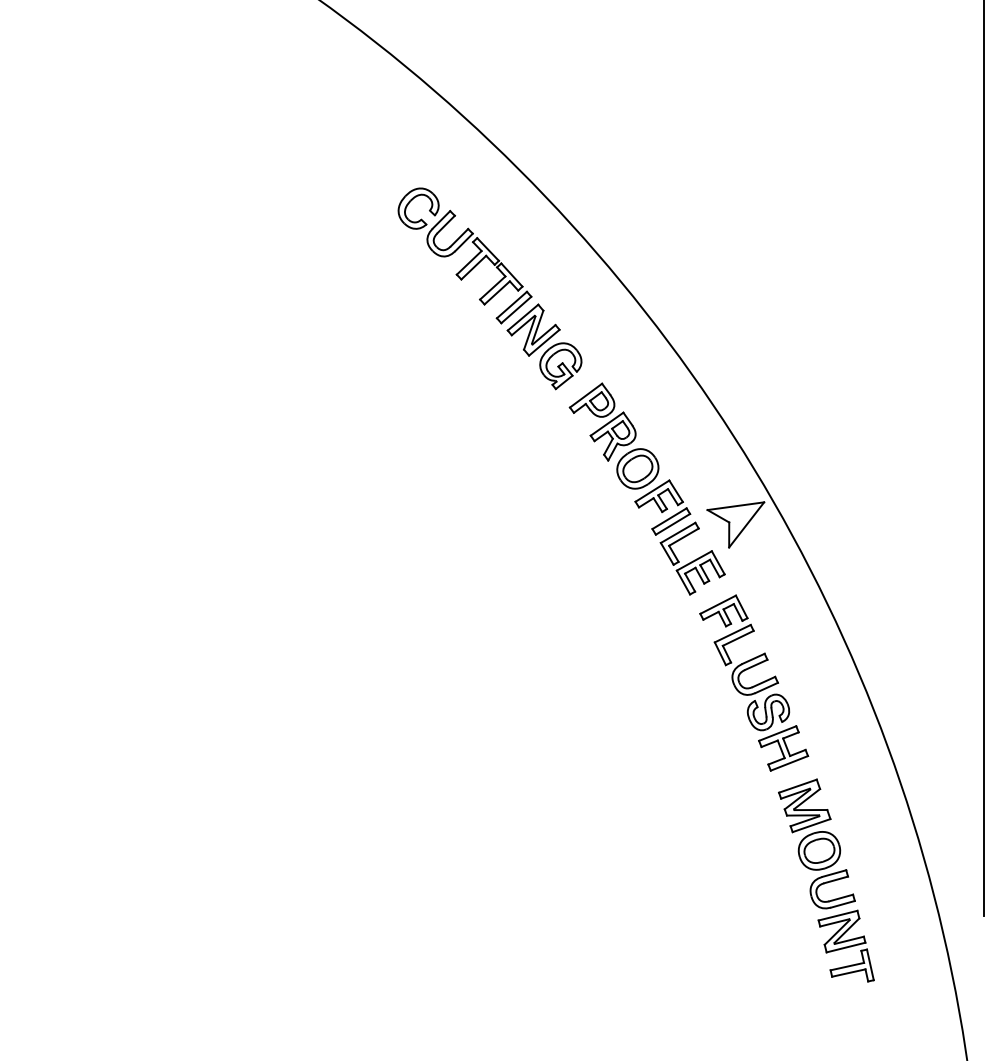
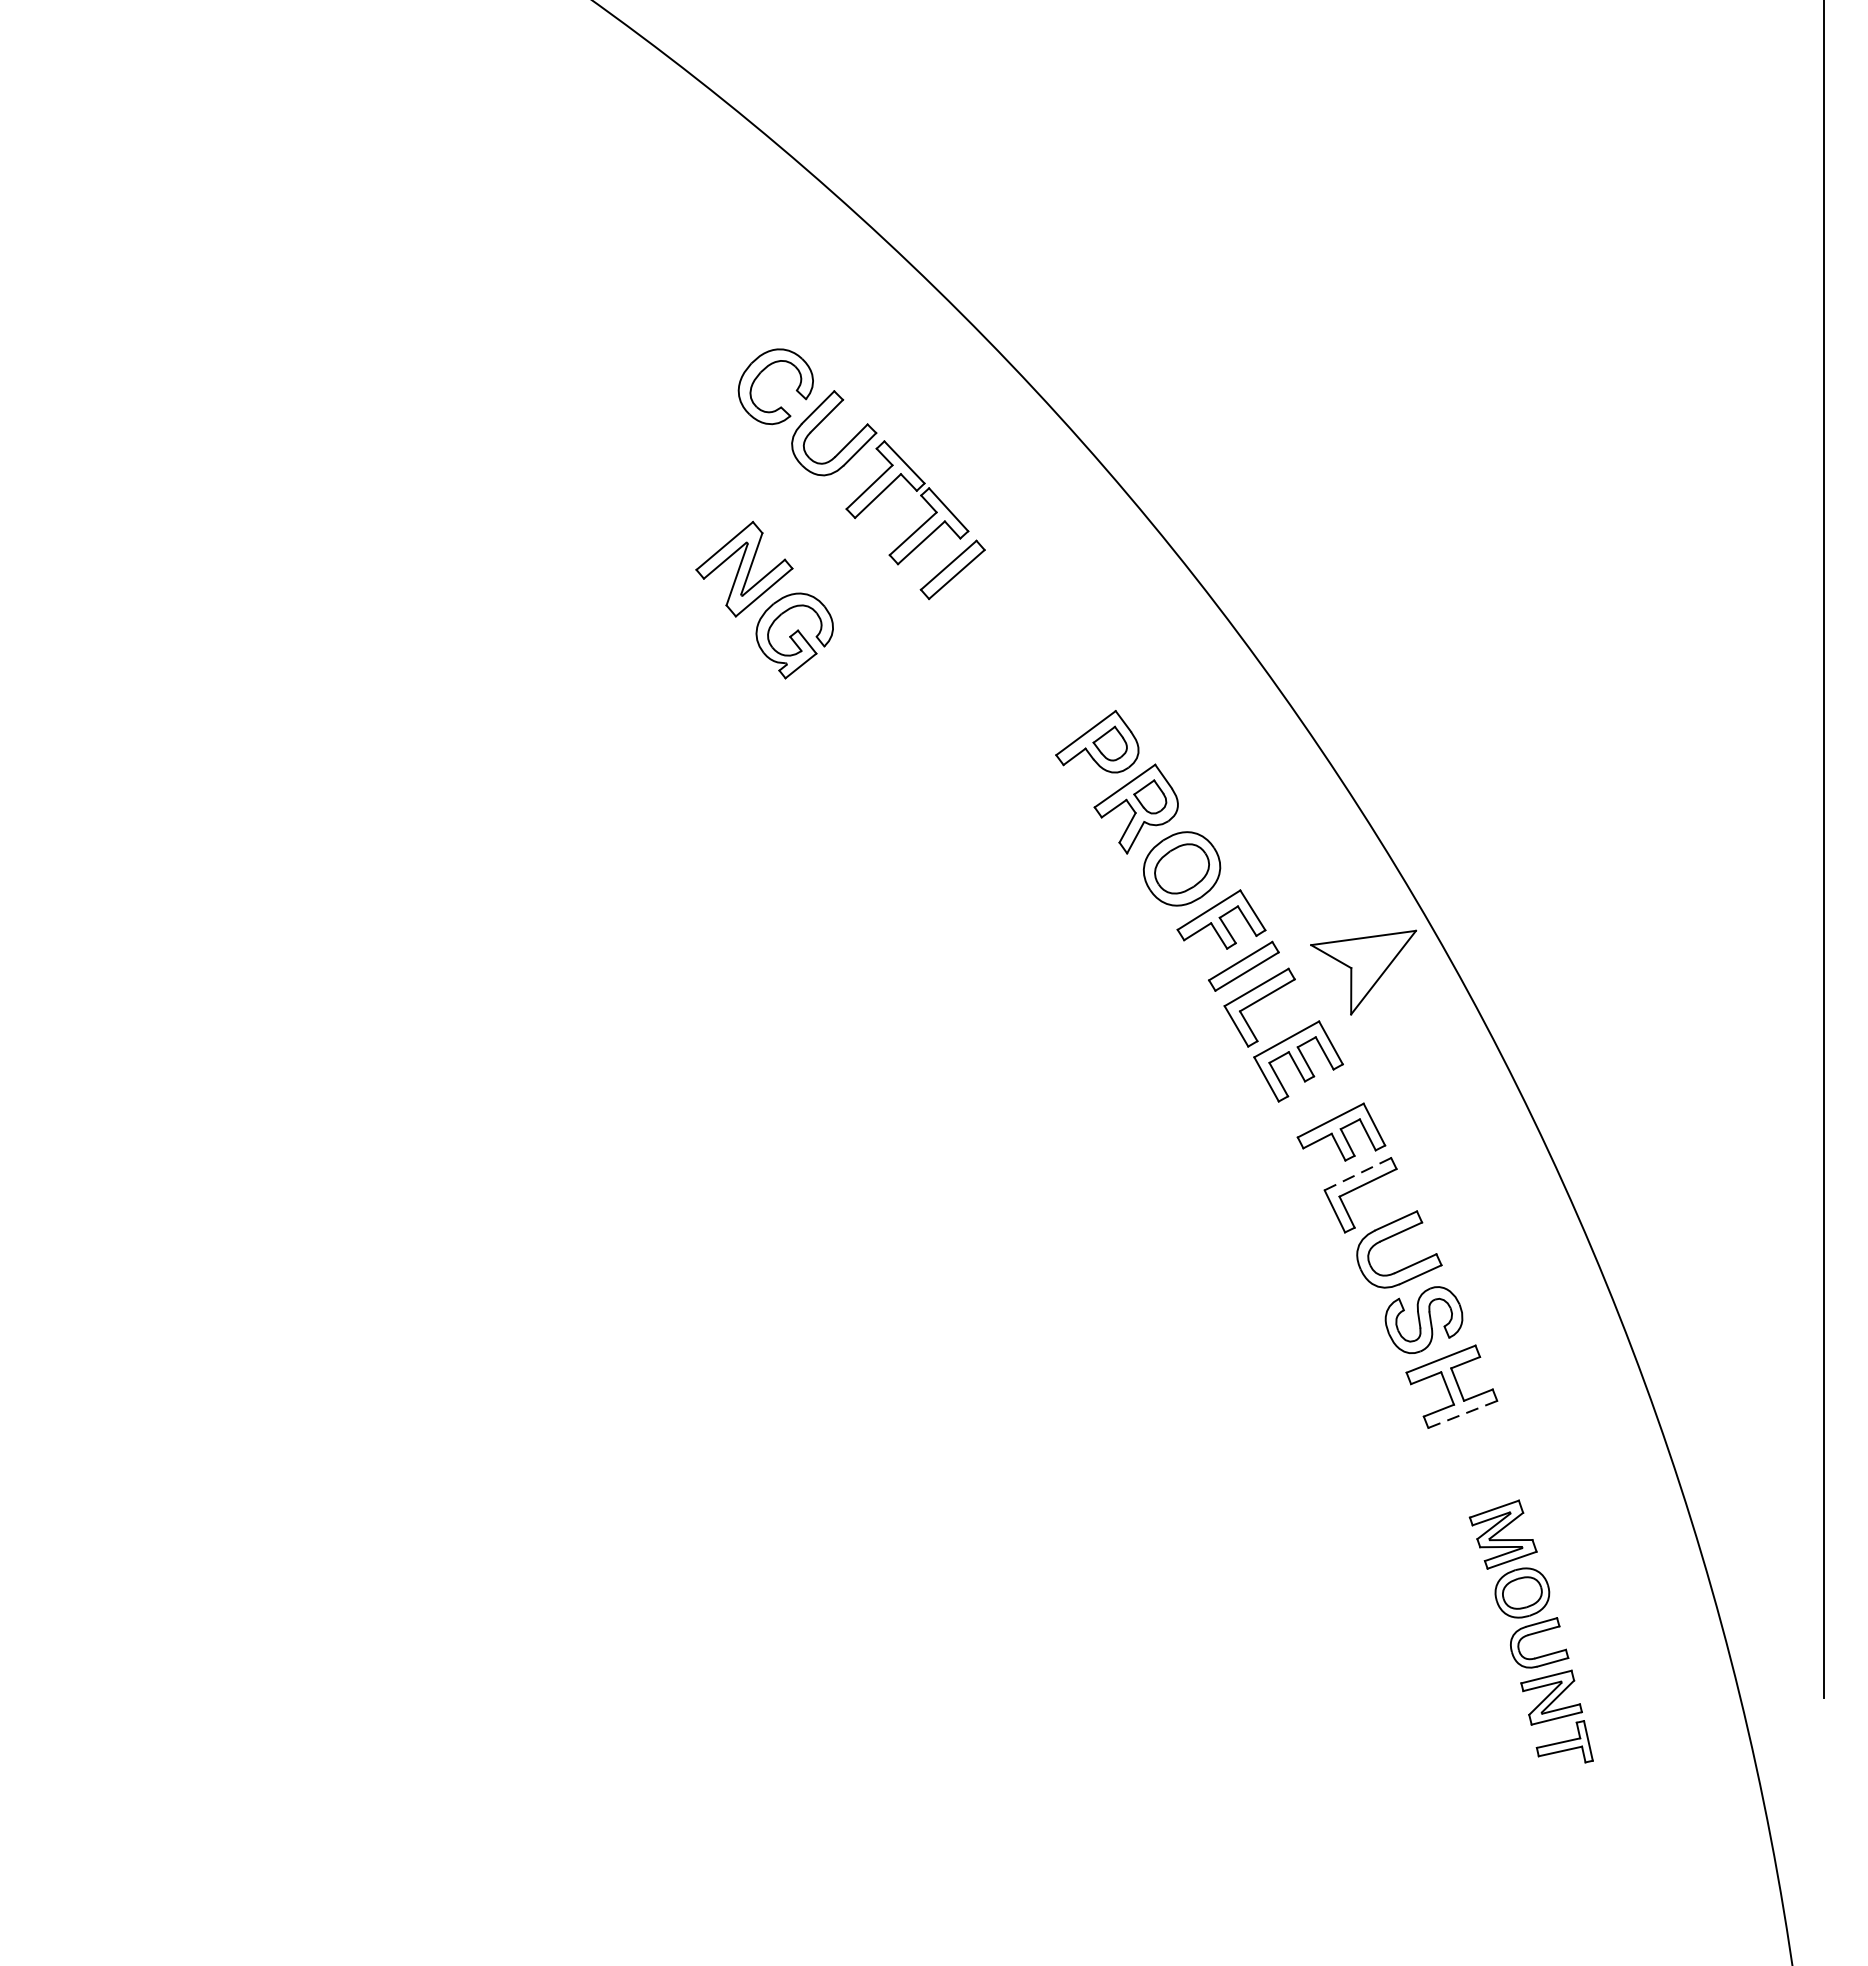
part: (544, 346) -> (764, 599), moved
line: (732, 633) -> (1357, 1173), solid -> dashed
line: (789, 763) -> (1462, 1414), solid -> dashed
part: (826, 880) -> (1531, 1631), size x0.7

